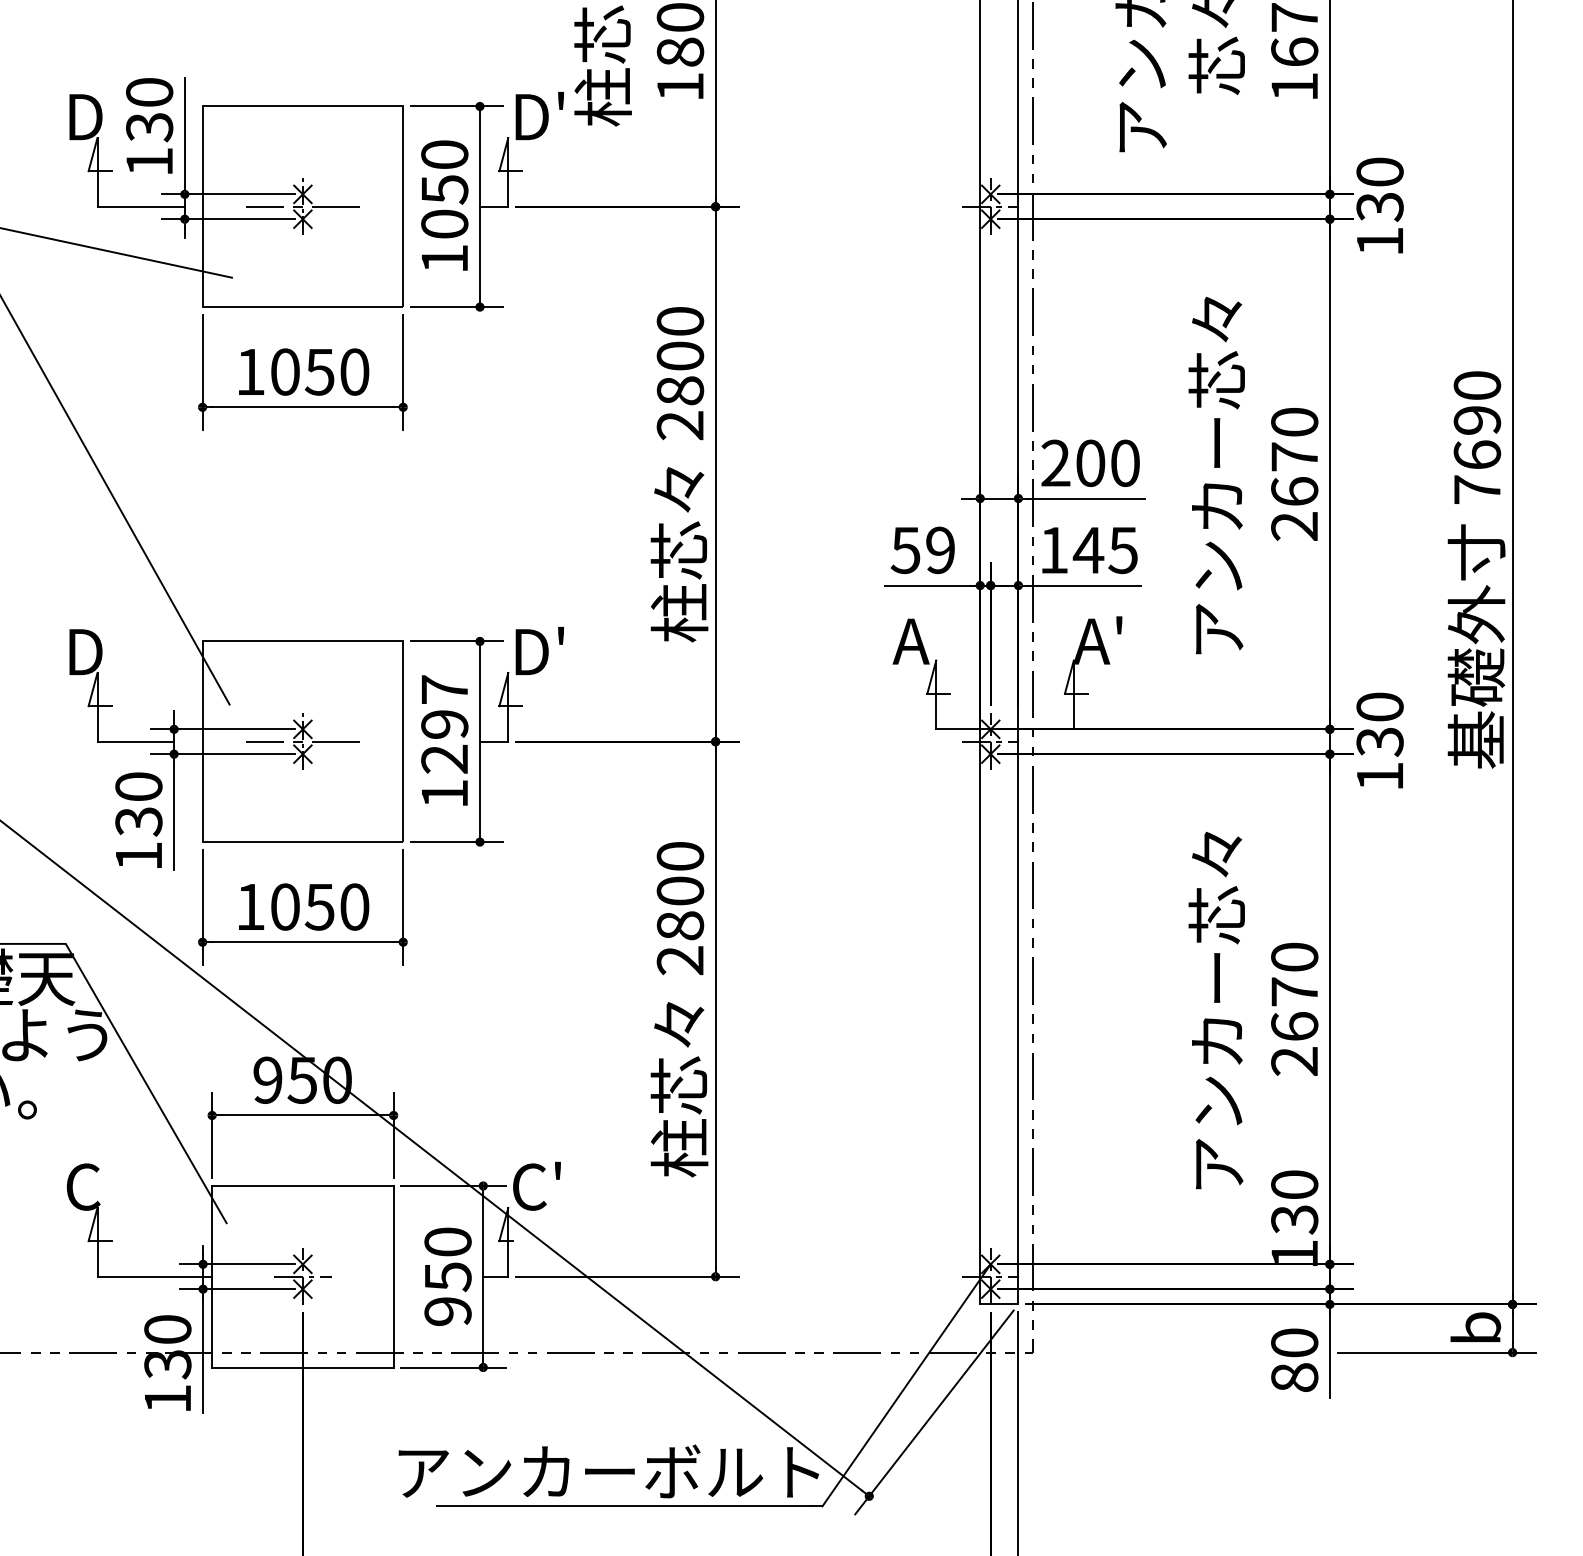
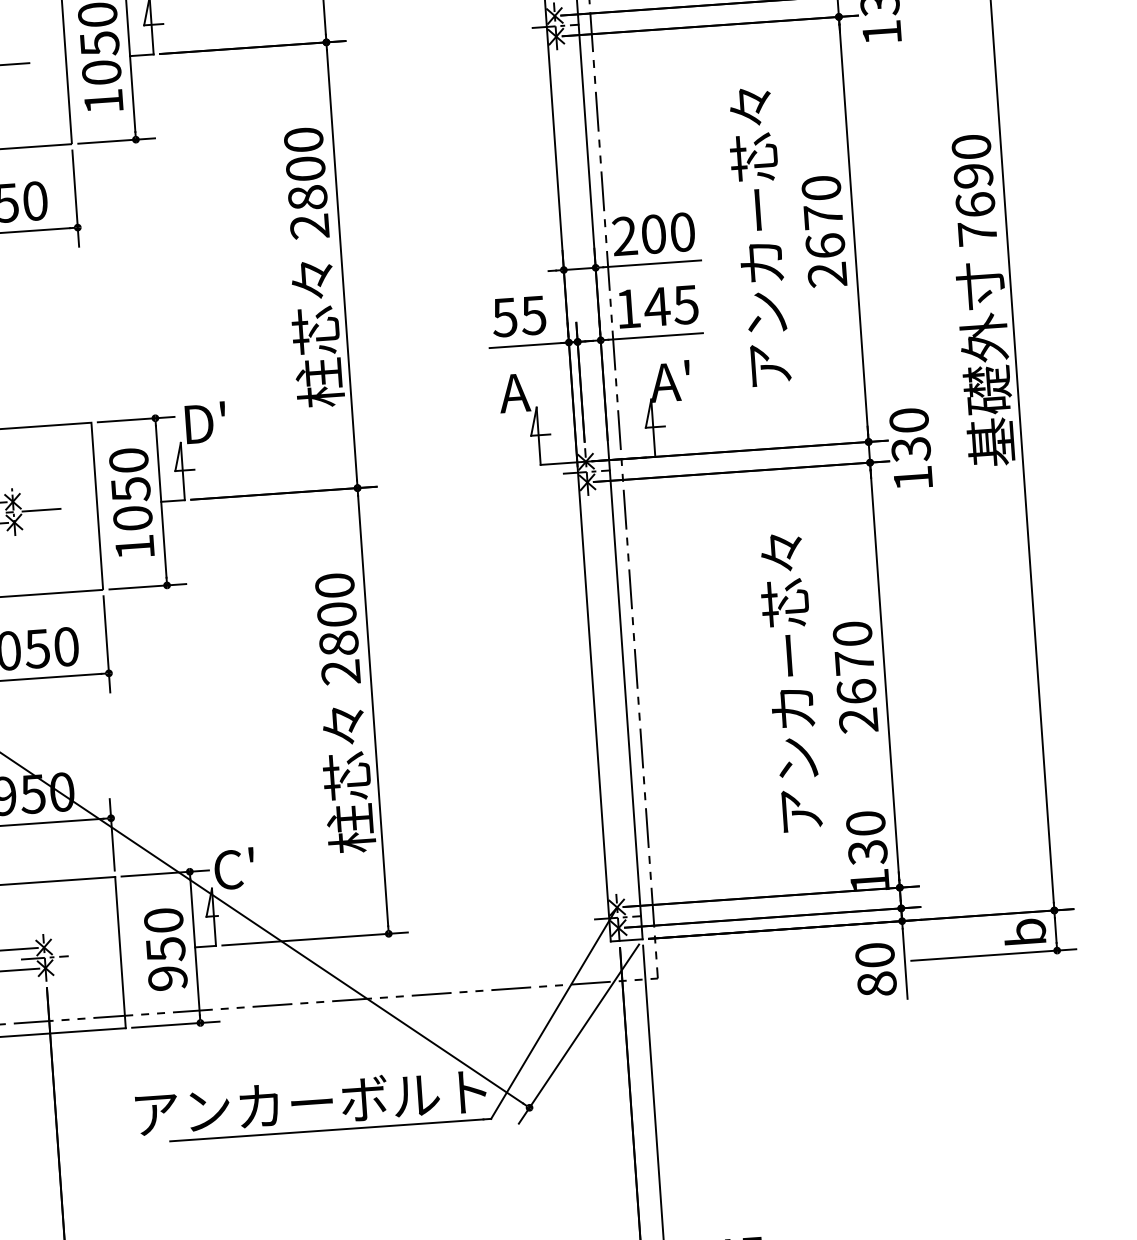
text: (939, 550) -> (532, 315), 59 -> 55
text: (444, 724) -> (130, 489), 1297 -> 1050

